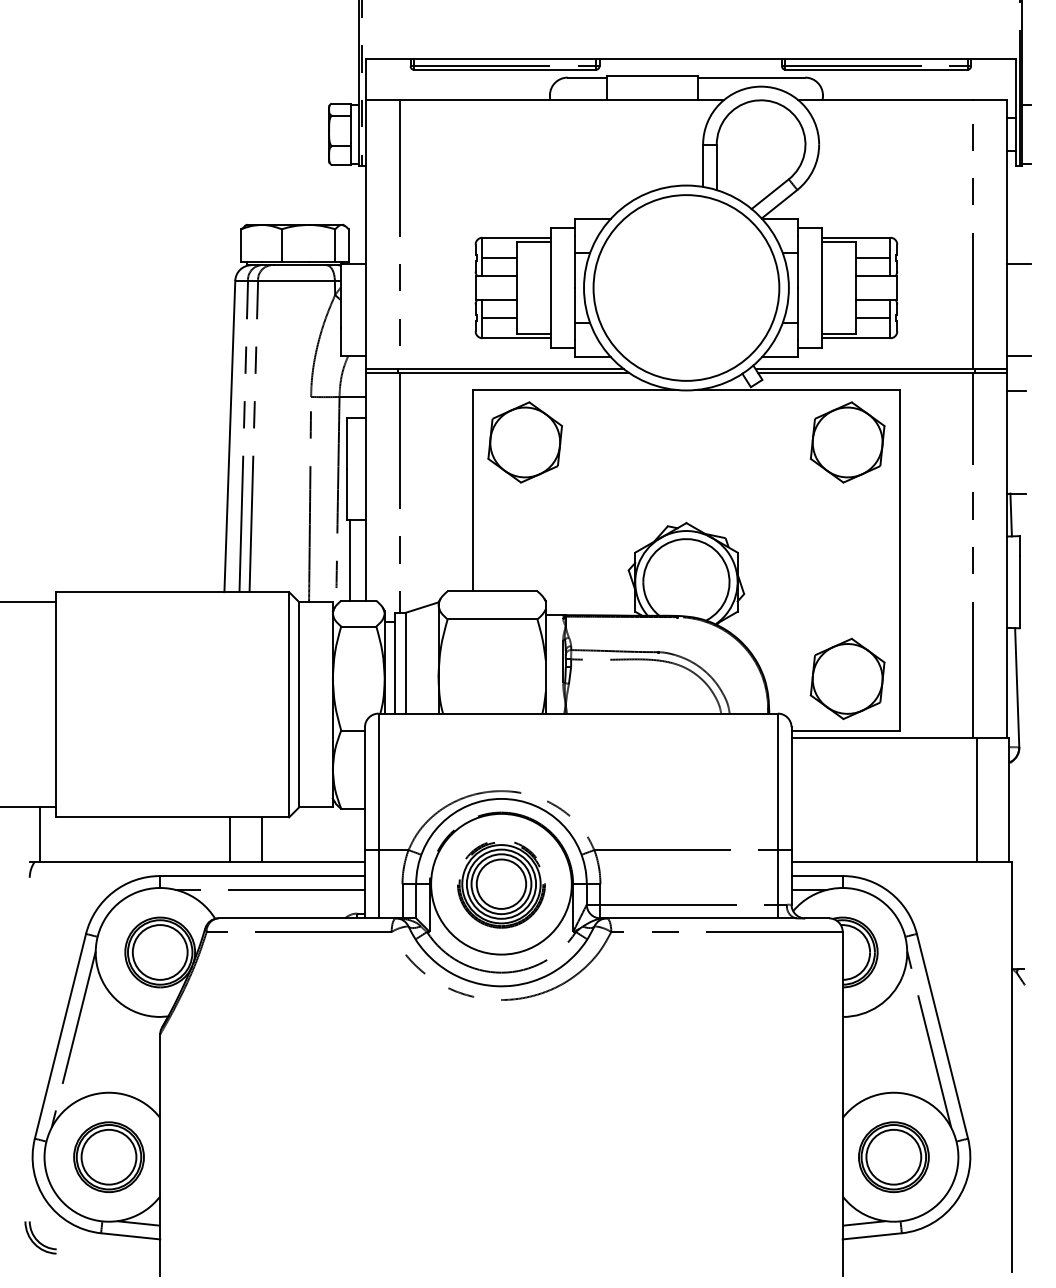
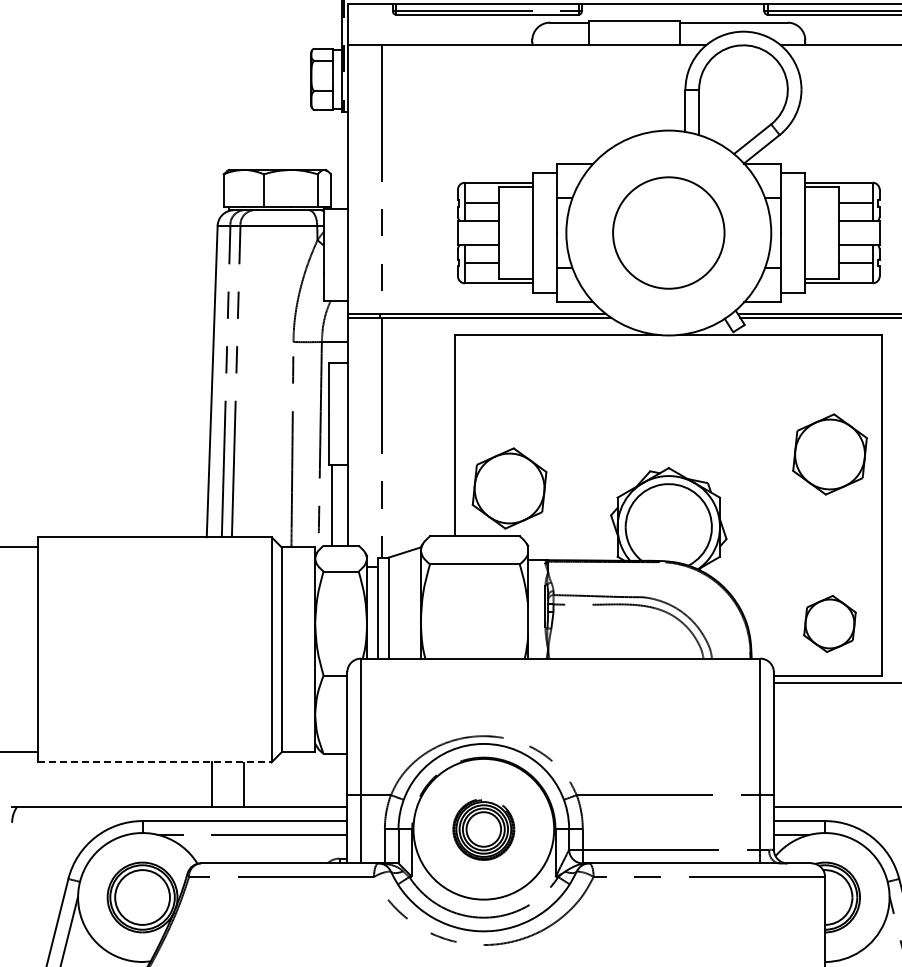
circle: (686, 287) -> (668, 232), size x0.6
part: (525, 442) -> (509, 488), moved
part: (847, 442) -> (829, 454), moved
part: (847, 678) -> (829, 623), size x0.7
line: (172, 817) -> (154, 762), solid -> dashed
line: (39, 834) -> (21, 779), removed
part: (501, 884) -> (483, 829), size x0.7

